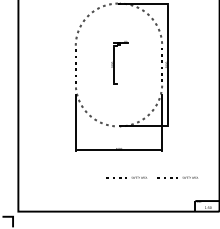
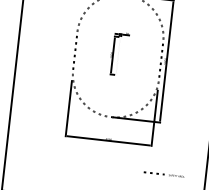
part: (126, 177) -> (113, 168), removed

